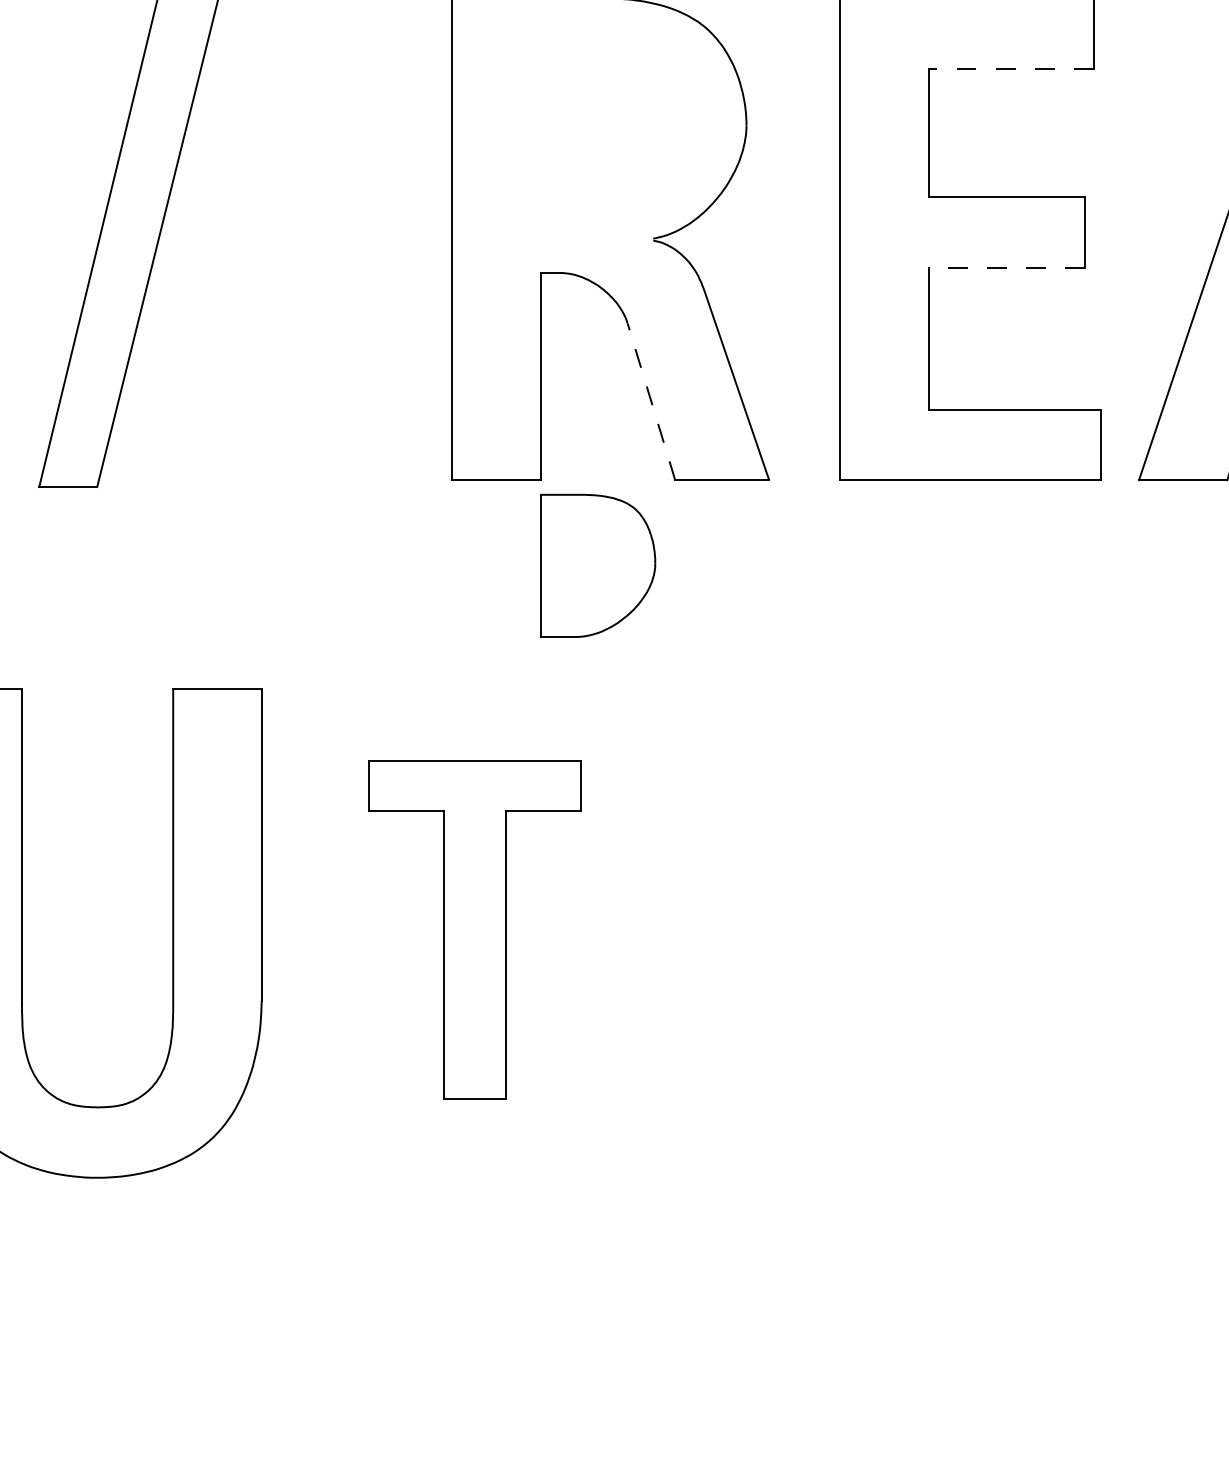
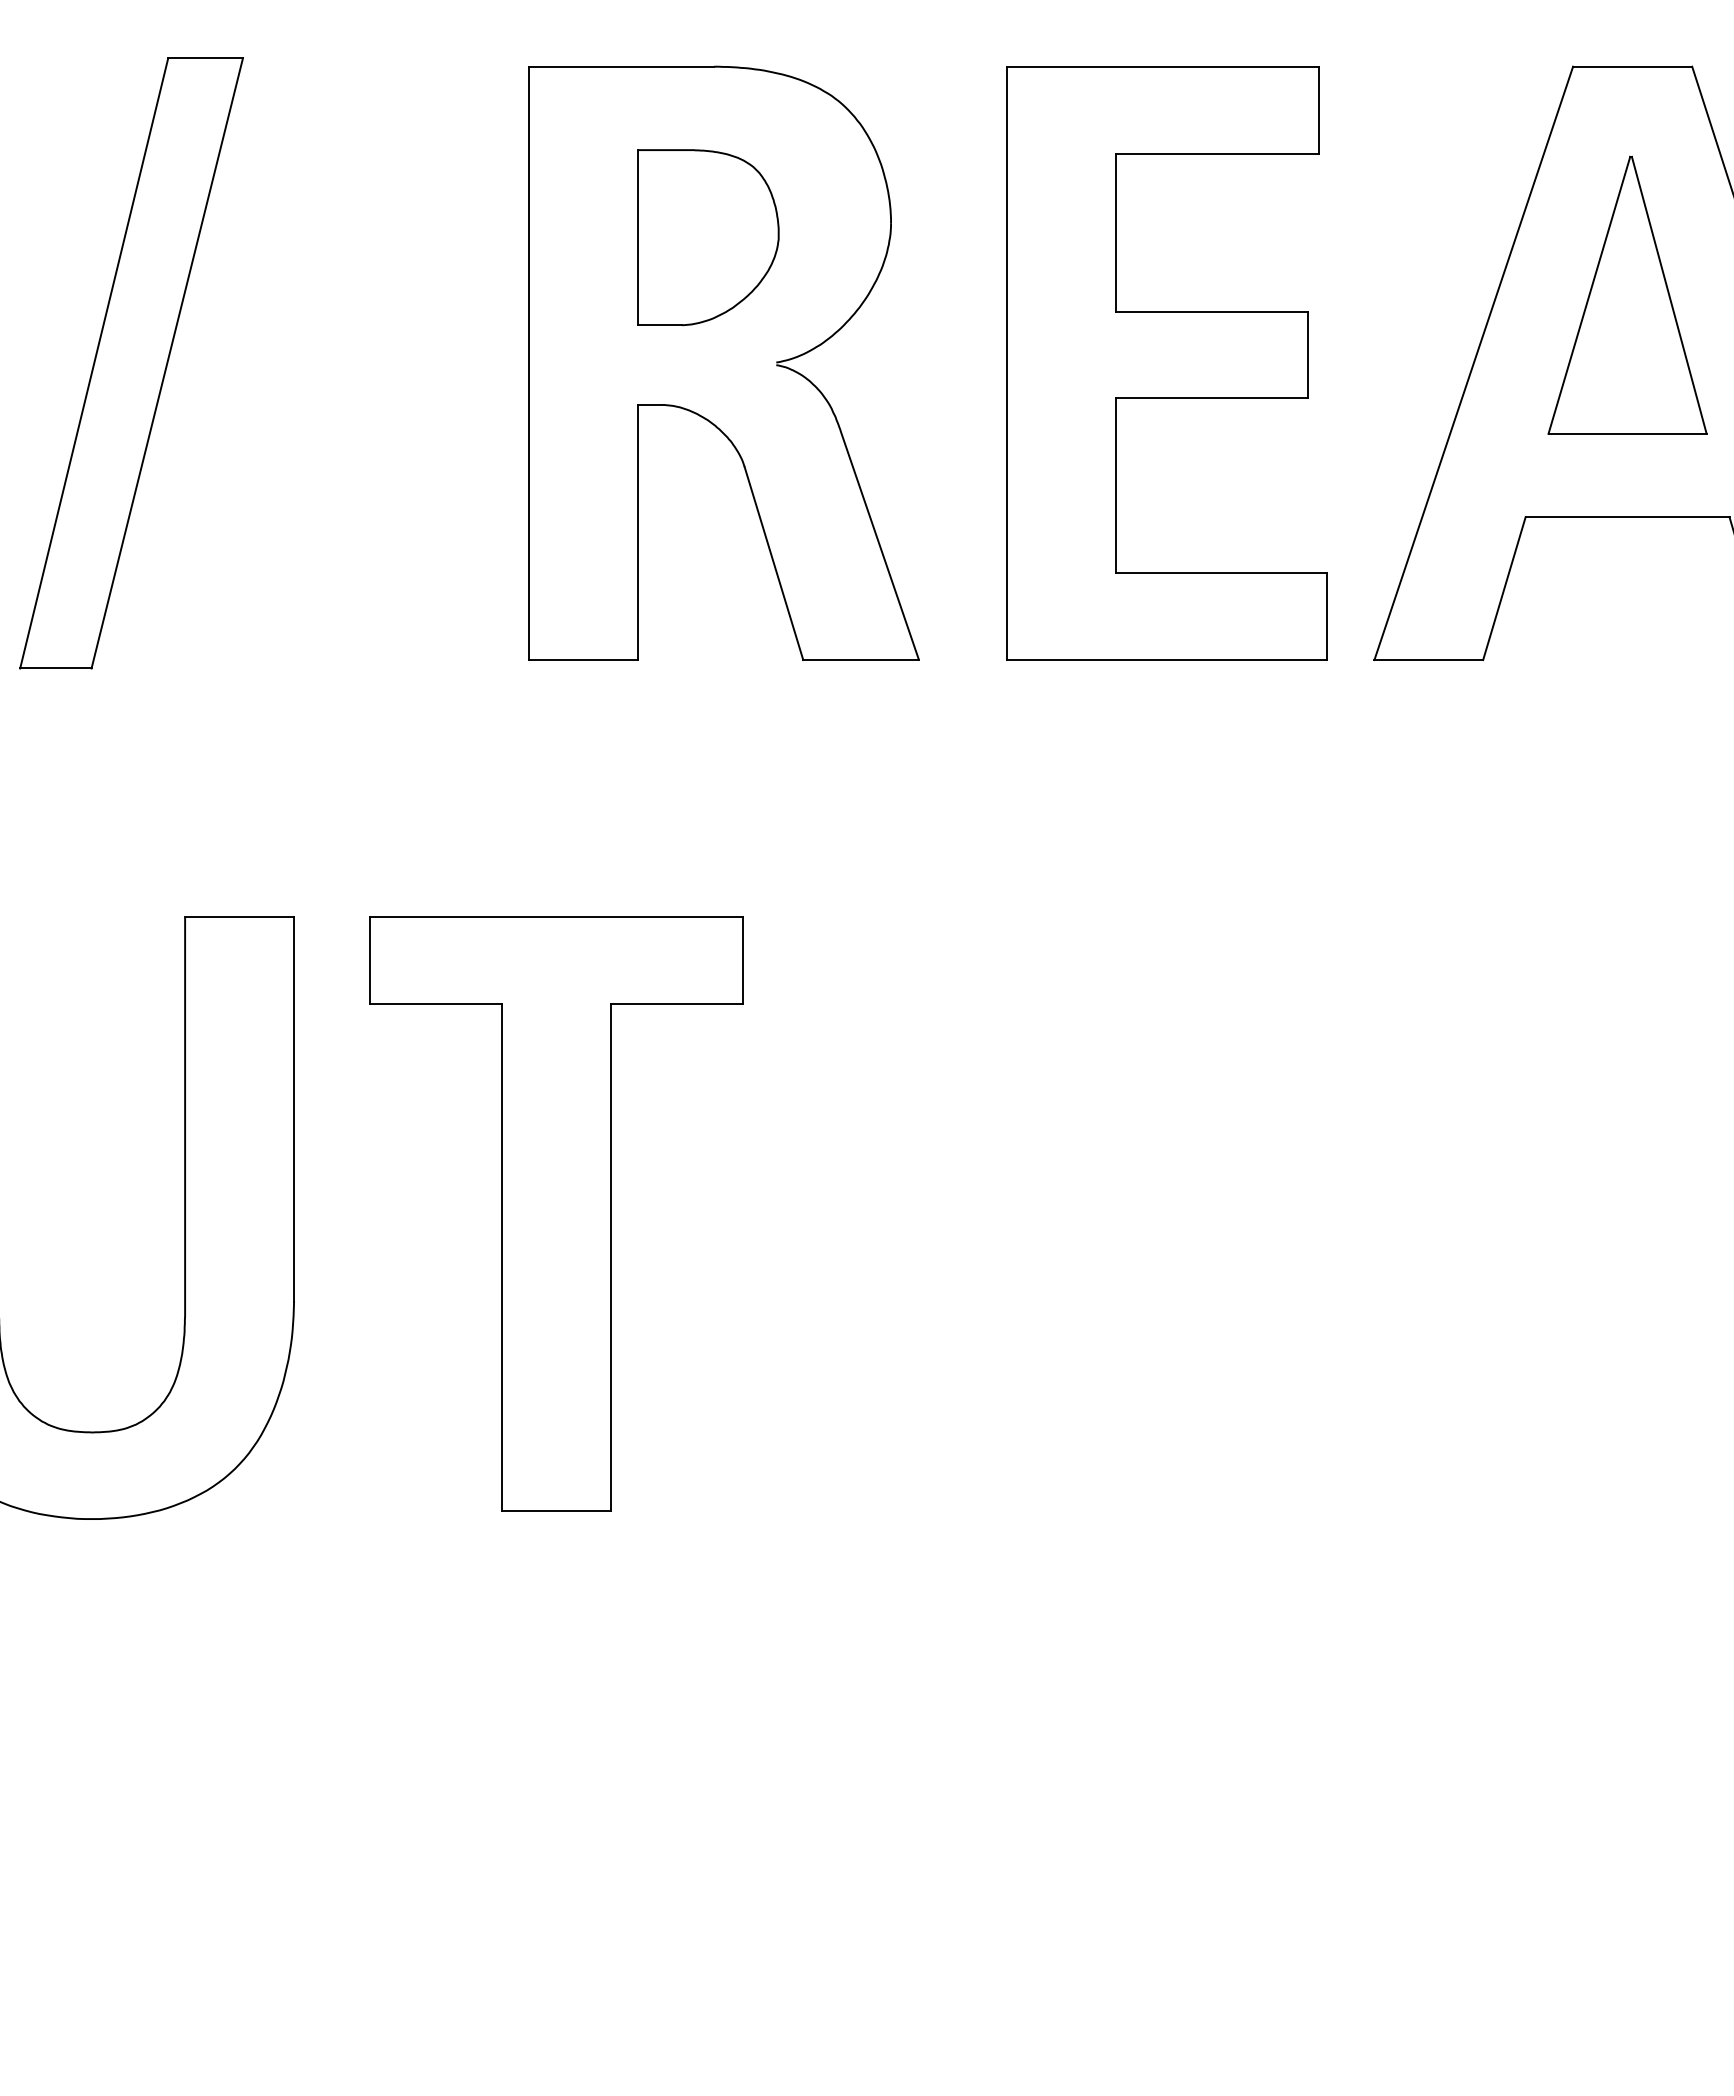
line: (1011, 68) -> (1217, 153), dashed -> solid
line: (1006, 267) -> (1211, 398), dashed -> solid
line: (651, 401) -> (773, 563), dashed -> solid
part: (598, 565) -> (708, 237), moved
part: (474, 929) -> (556, 1213), size x1.43

